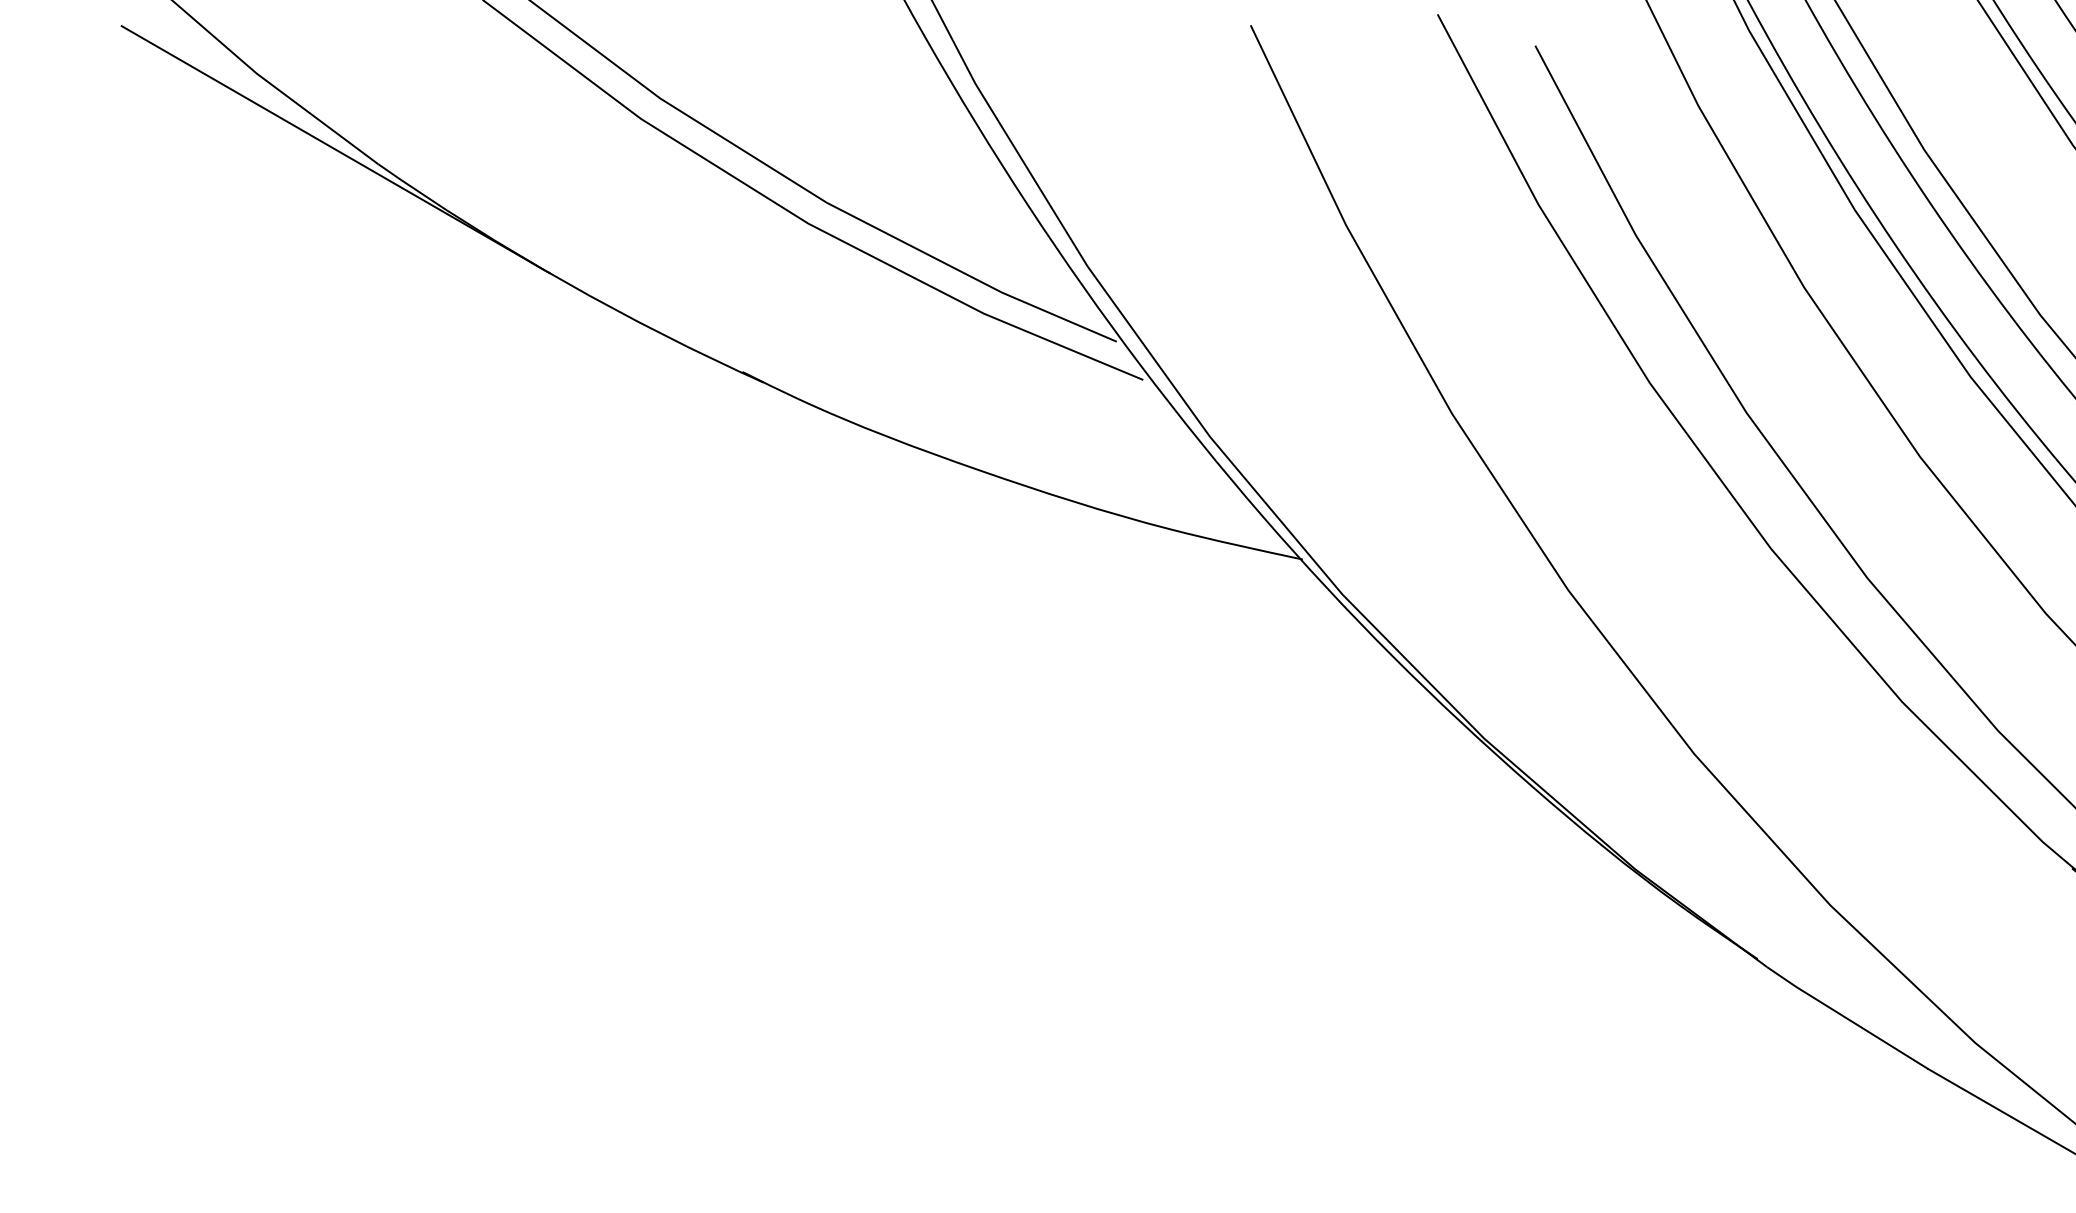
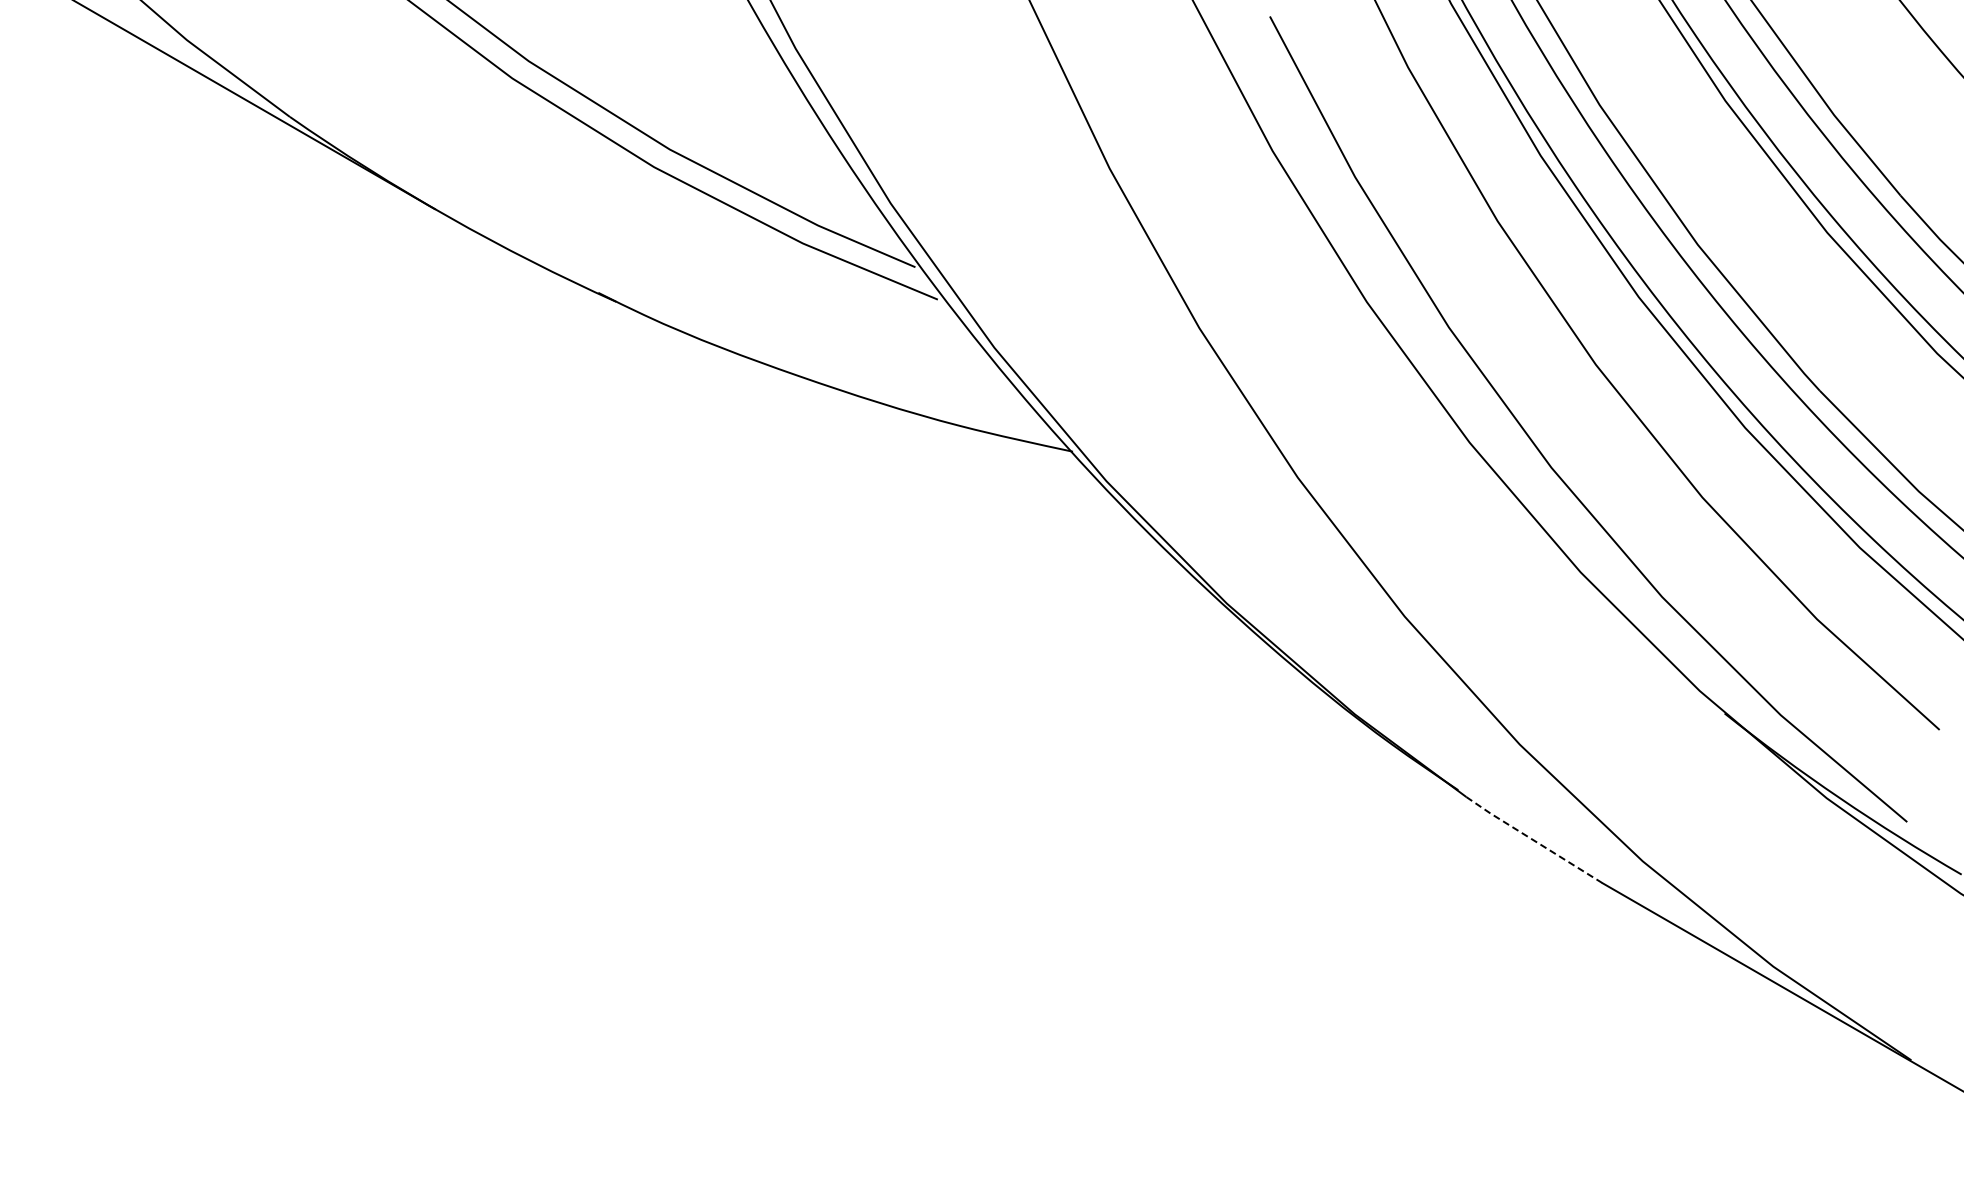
line: (1846, 1018) -> (1533, 840), solid -> dashed

